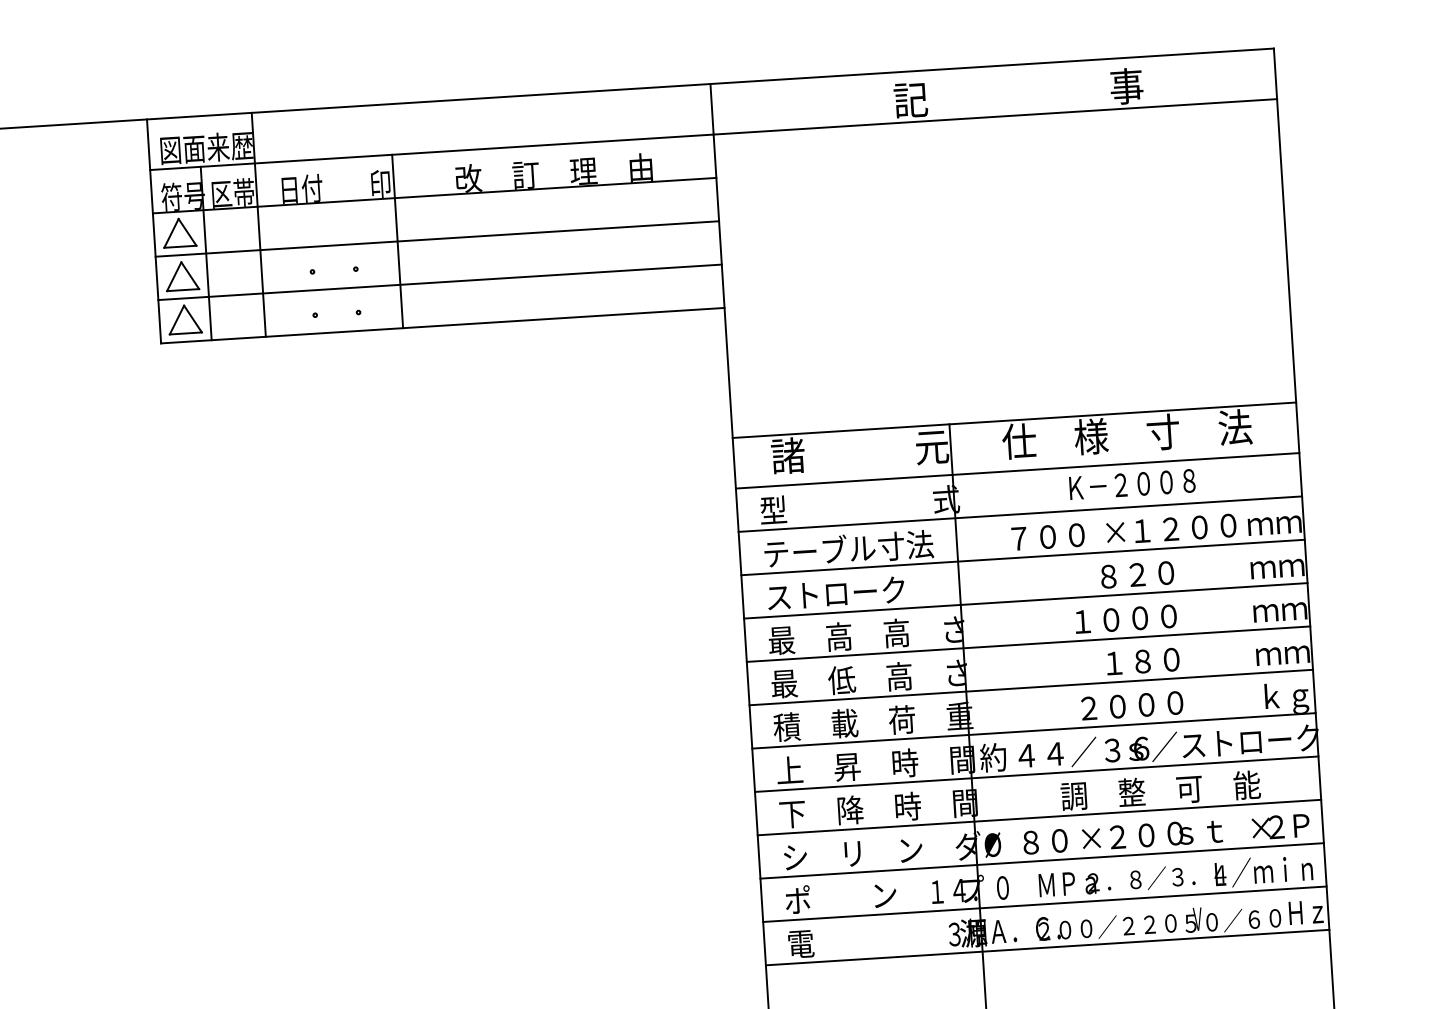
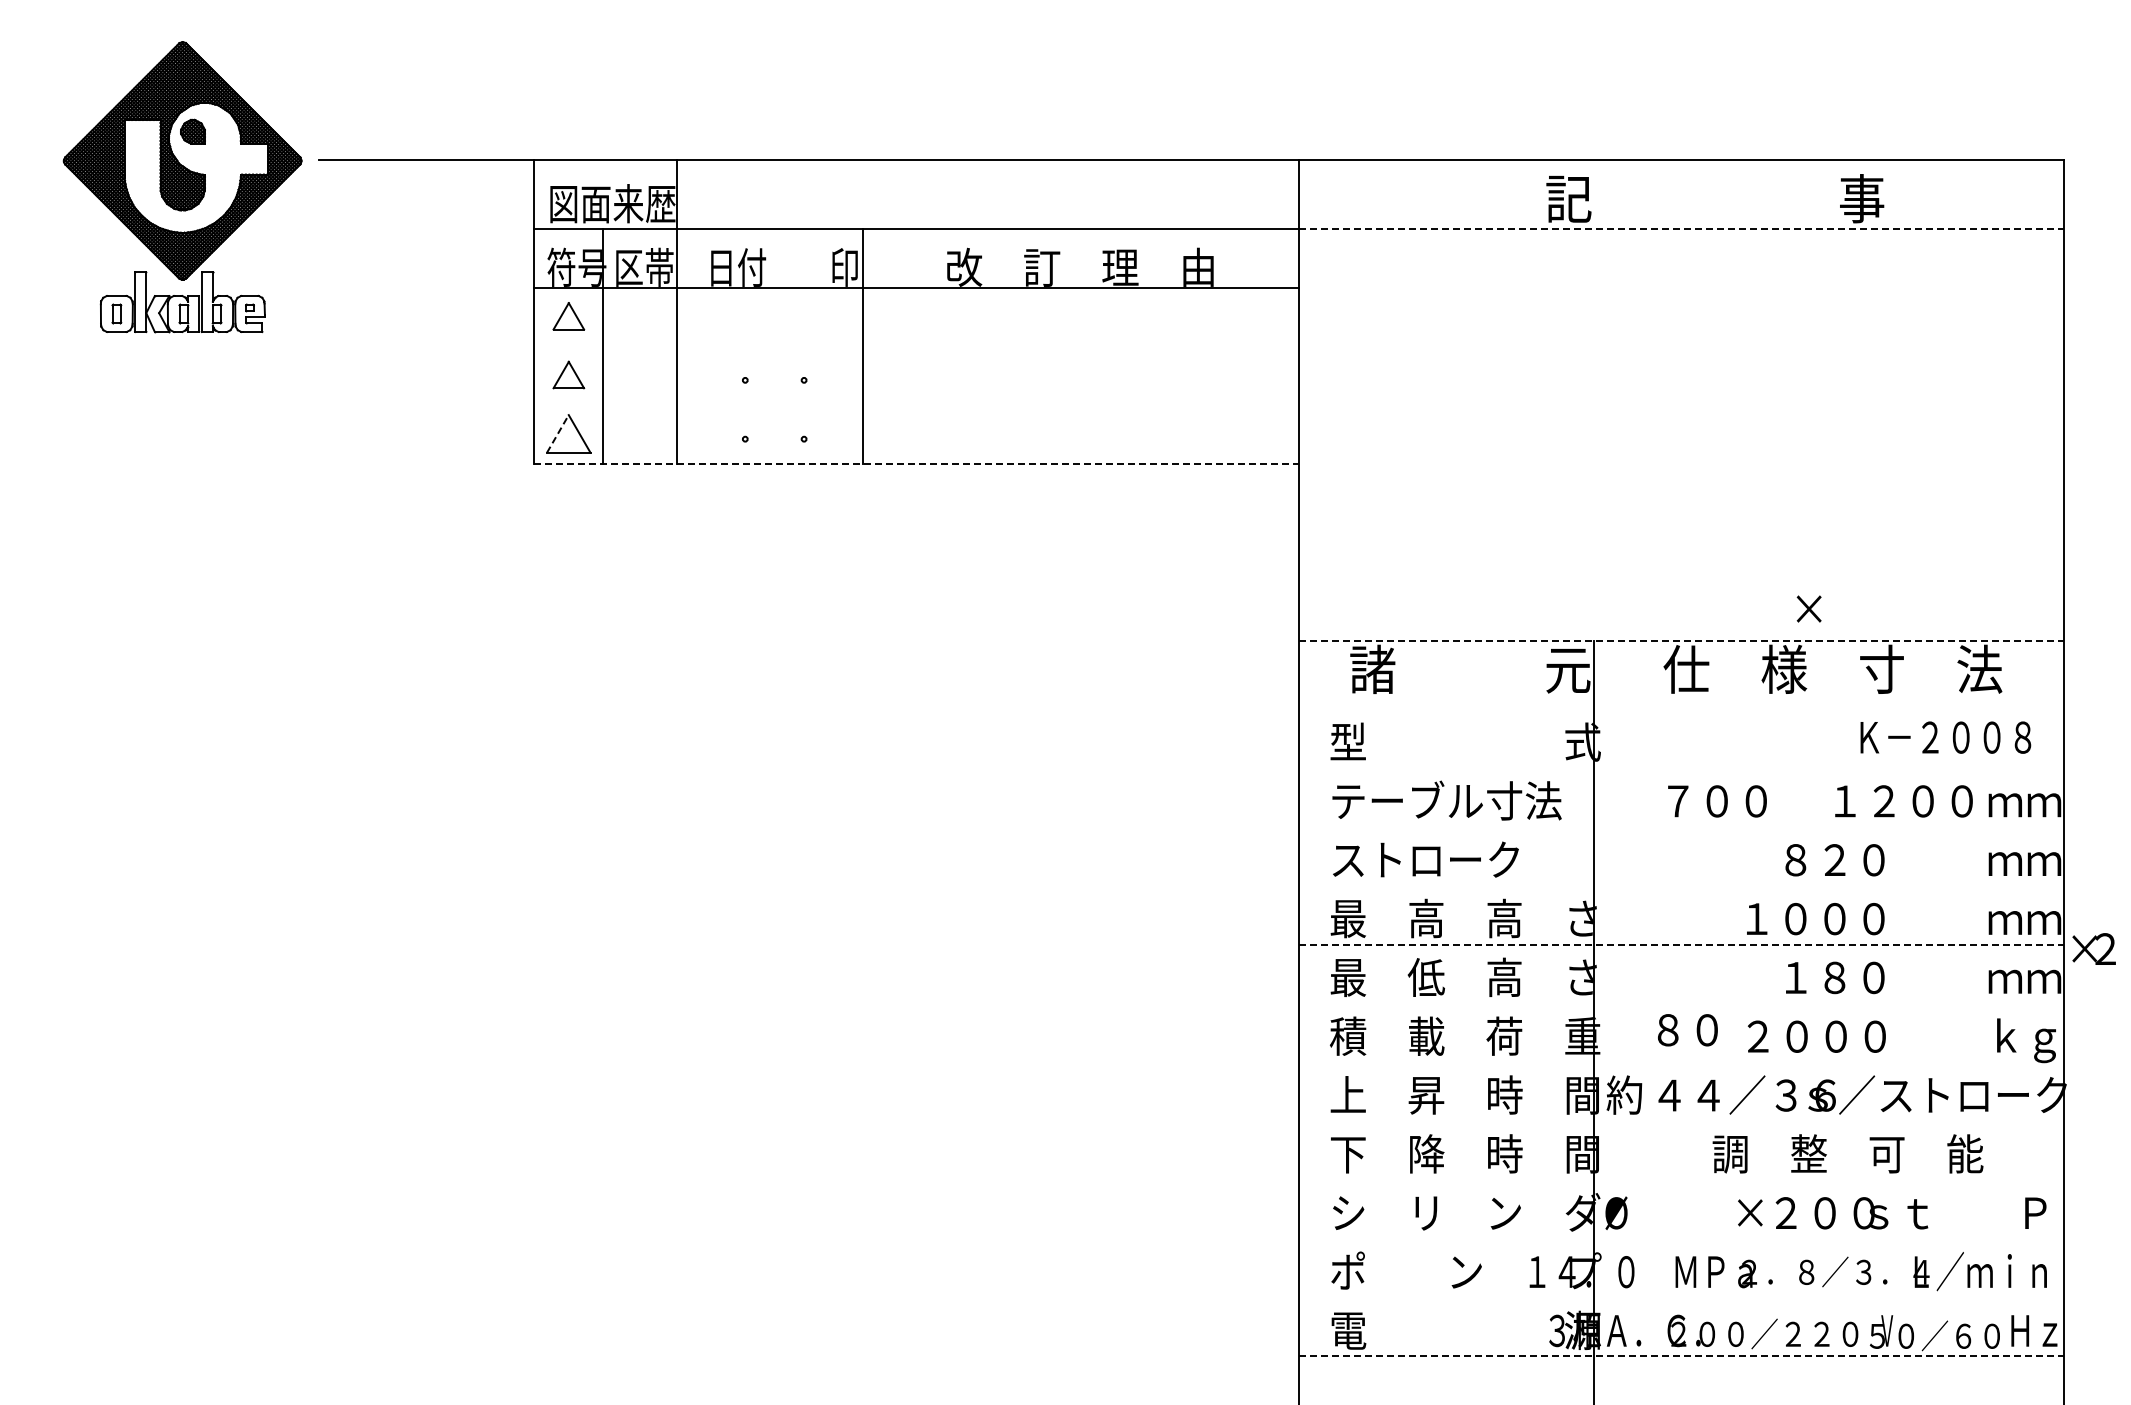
line: (995, 116) -> (1682, 228), solid -> dashed
part: (179, 233) -> (568, 316), size x0.7
line: (437, 239) -> (916, 346), removed
part: (182, 275) -> (568, 374), size x0.7
line: (439, 282) -> (916, 405), removed
line: (176, 319) -> (557, 433), solid -> dashed
line: (443, 325) -> (917, 464), solid -> dashed
line: (1014, 420) -> (1682, 640), solid -> dashed
line: (1017, 470) -> (1681, 709), removed
text: (1132, 484) -> (1945, 737), moved
line: (1020, 514) -> (1681, 768), removed
text: (1115, 532) -> (1808, 608), moved
line: (1022, 557) -> (1681, 826), removed
line: (1025, 600) -> (1681, 885), removed
line: (1029, 644) -> (1682, 944), solid -> dashed
line: (1031, 687) -> (1681, 1003), removed
line: (1033, 731) -> (1681, 1062), removed
line: (1036, 774) -> (1681, 1121), removed
line: (1039, 817) -> (1681, 1179), removed
text: (1267, 827) -> (2093, 948), moved
text: (1045, 841) -> (1687, 1030), moved
line: (1041, 860) -> (1681, 1238), removed
line: (1044, 904) -> (1681, 1297), removed
line: (1048, 947) -> (1682, 1356), solid -> dashed

